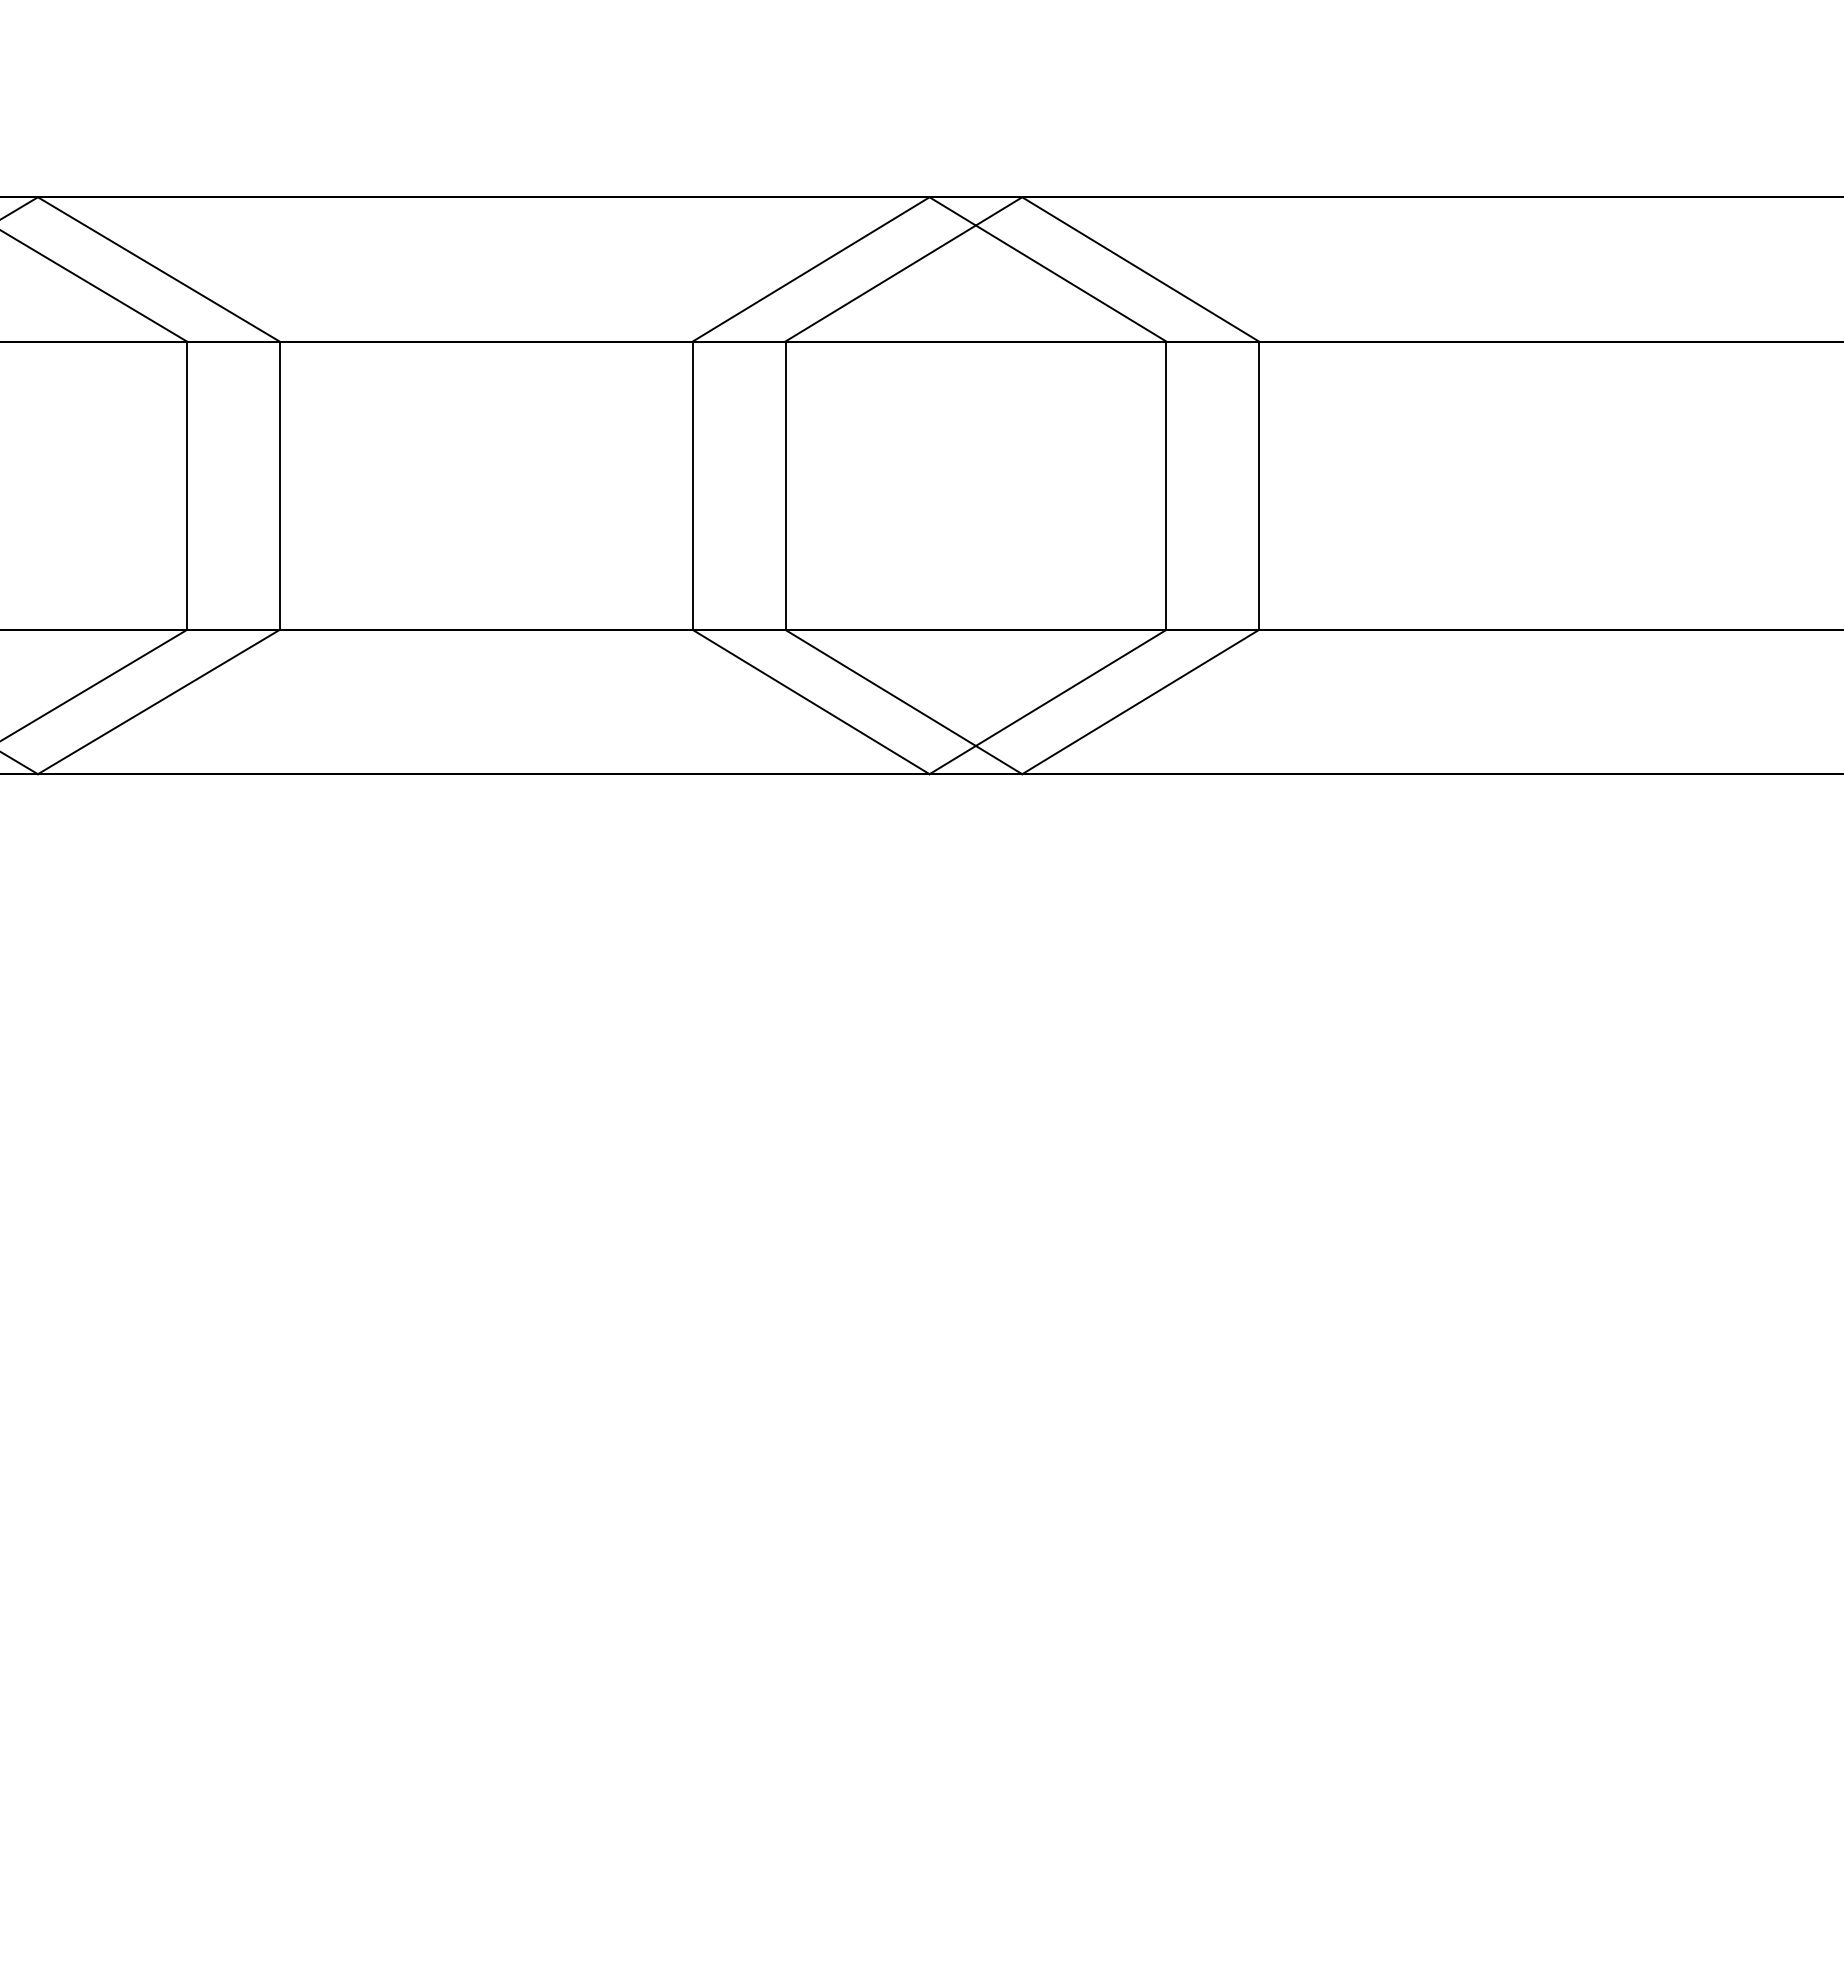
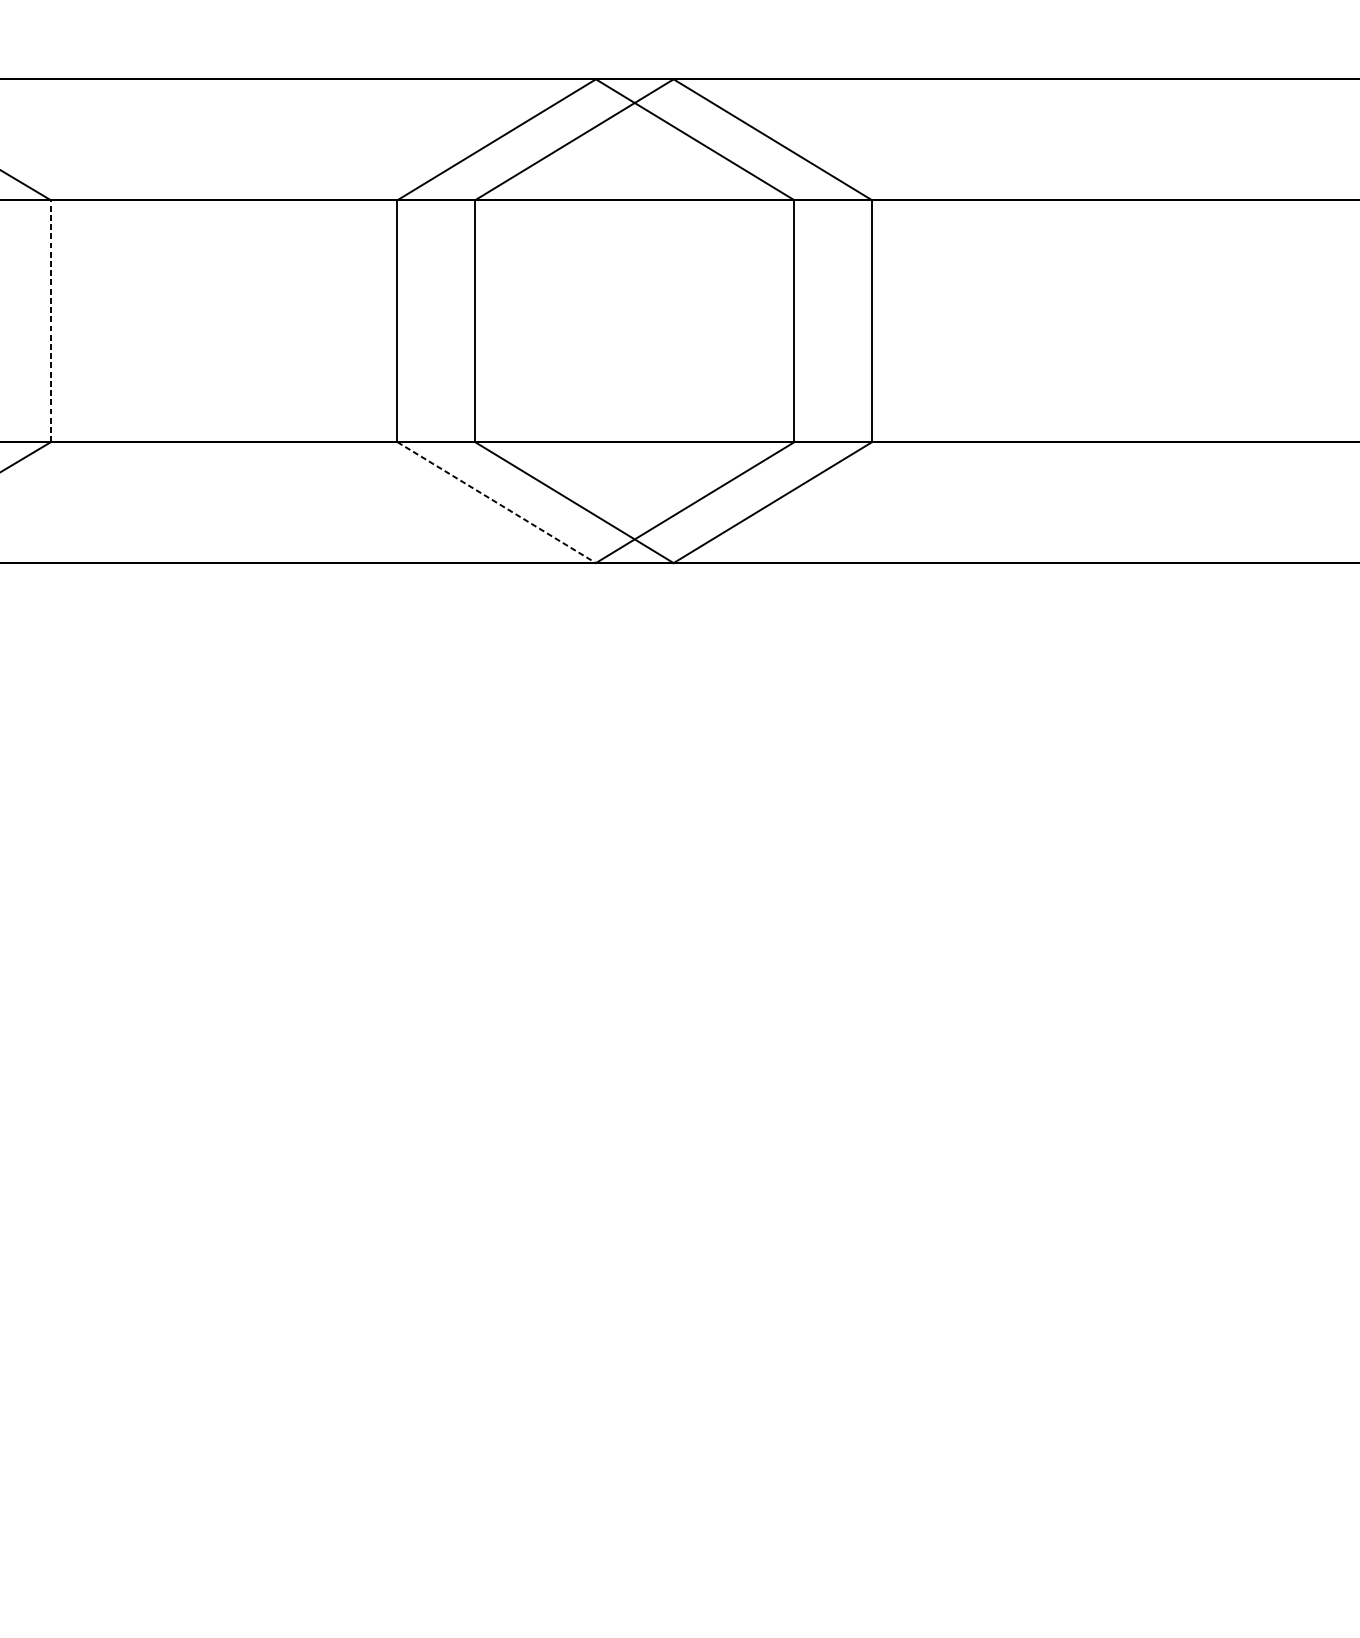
line: (279, 485) -> (50, 321), solid -> dashed
line: (811, 702) -> (496, 502), solid -> dashed

